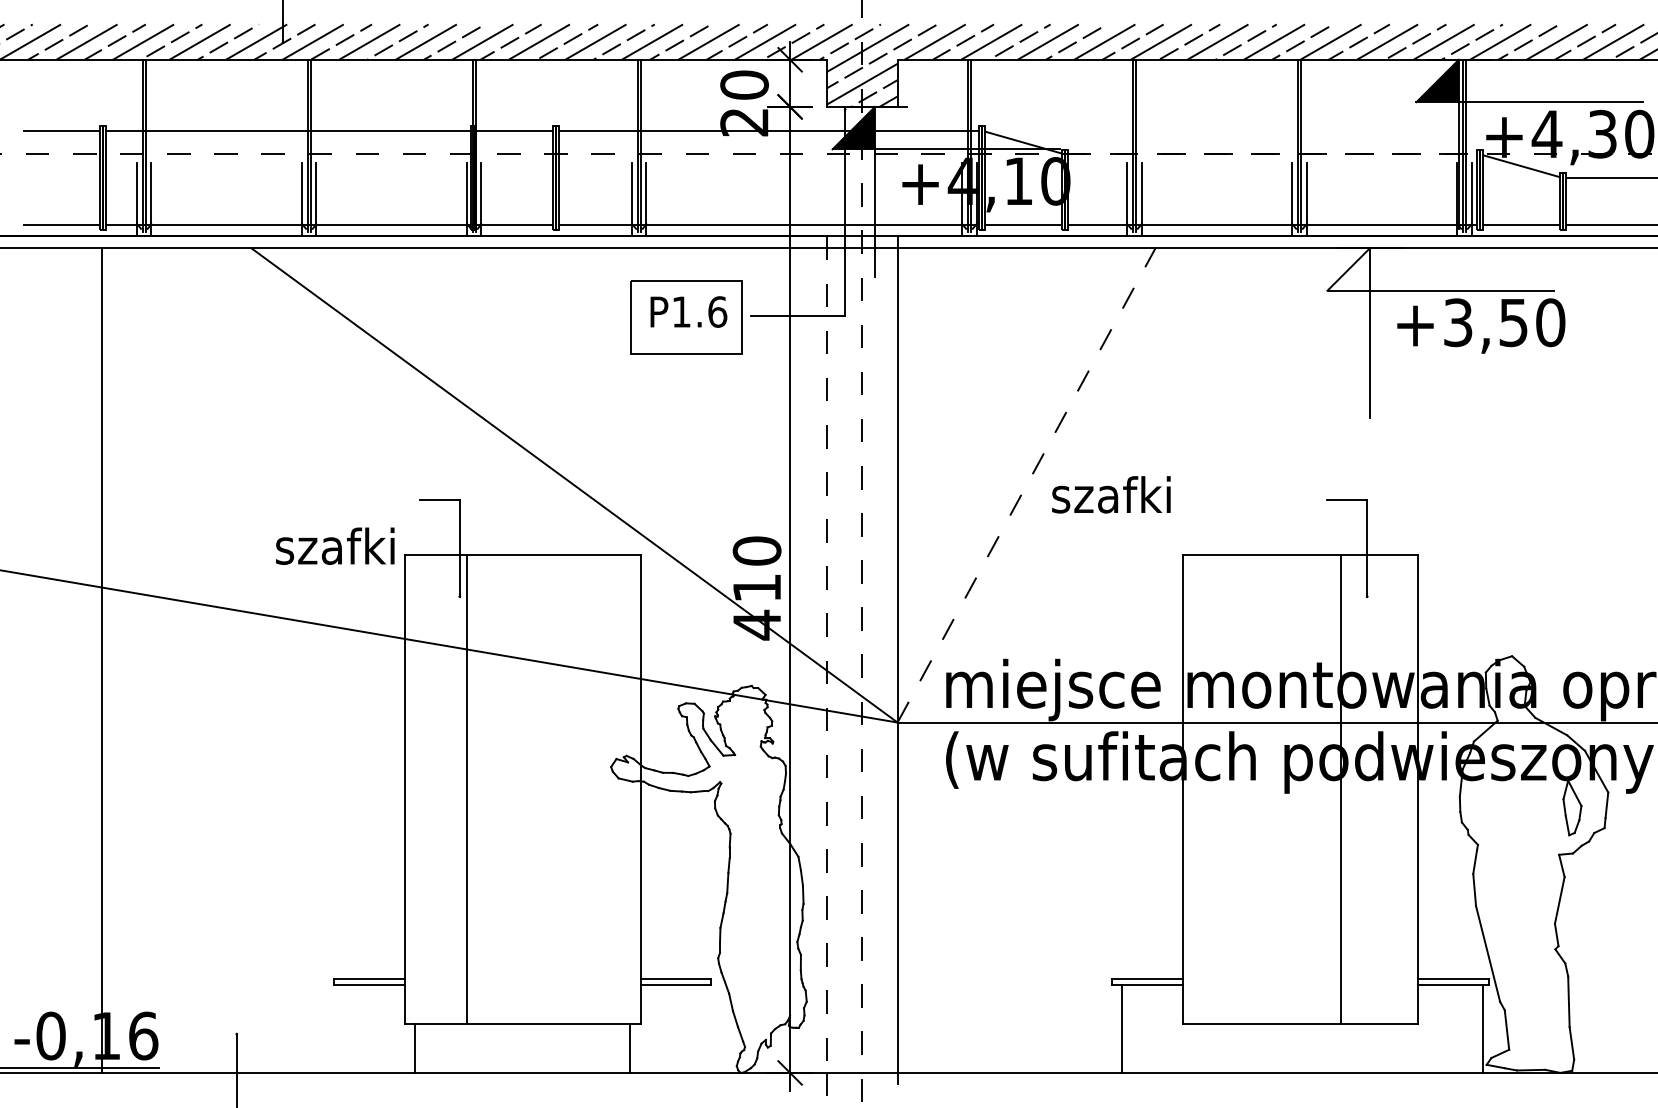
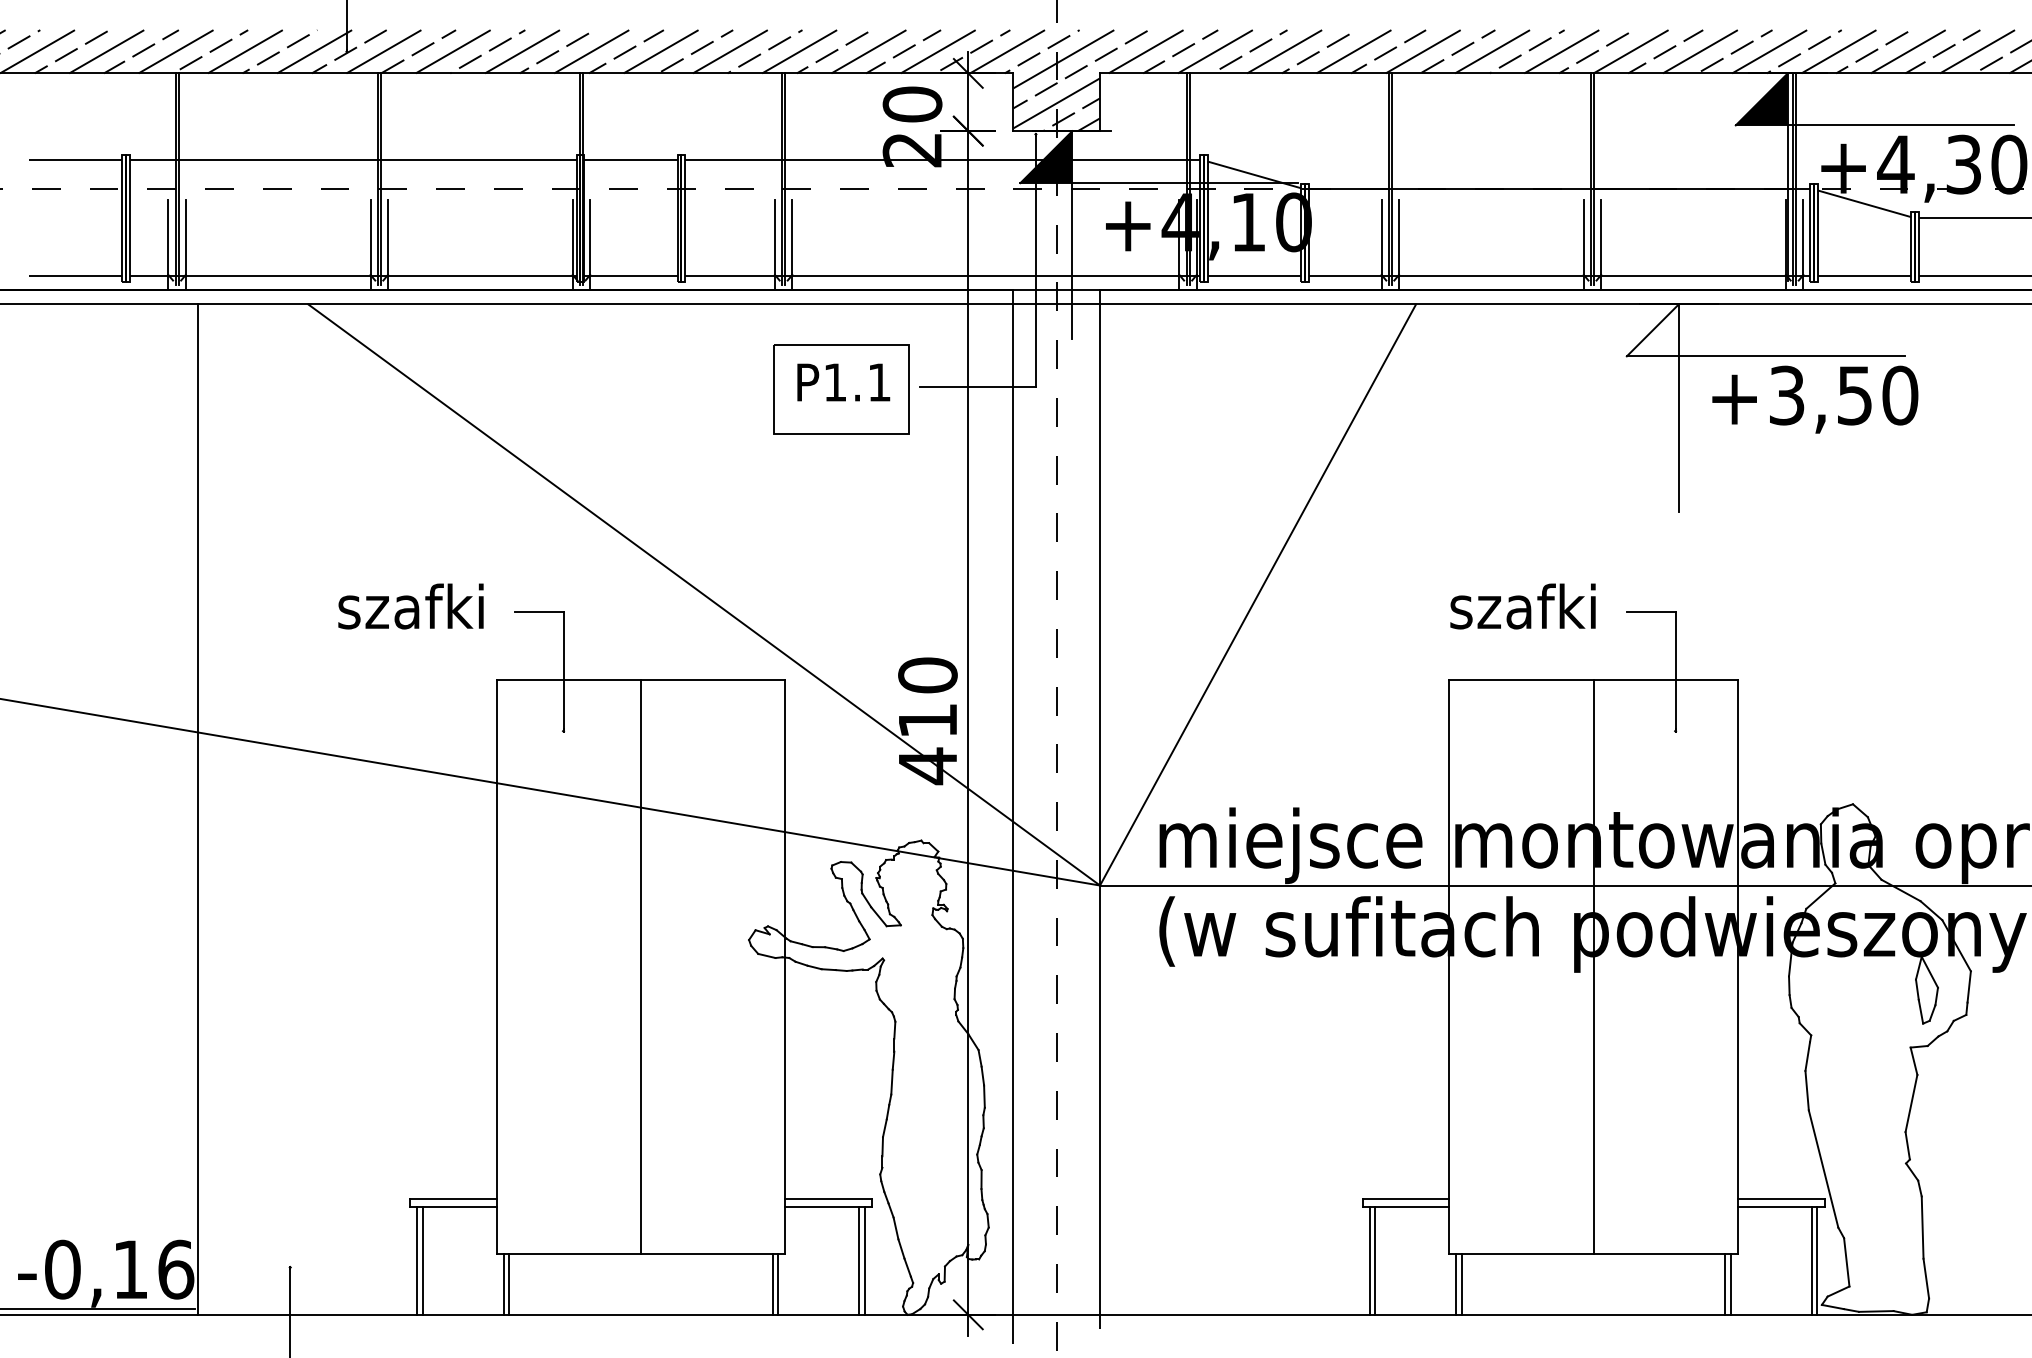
line: (1272, 154) -> (1559, 189), dashed -> solid
text: (717, 312) -> (879, 382), P1.6 -> P1.1
line: (1026, 485) -> (1258, 594), dashed -> solid
text: (1110, 494) -> (1522, 606), moved
text: (334, 546) -> (410, 606), moved
line: (826, 654) -> (1013, 802), dashed -> solid
line: (102, 660) -> (198, 809), moved
line: (467, 788) -> (640, 966), moved
line: (1341, 788) -> (1593, 966), moved
line: (340, 1028) -> (417, 1260), added
line: (344, 1028) -> (422, 1260), added
line: (701, 1028) -> (859, 1260), added
line: (705, 1028) -> (864, 1260), added
line: (1117, 1028) -> (1369, 1260), added
line: (1478, 1028) -> (1811, 1260), added
line: (410, 1048) -> (503, 1284), added
line: (635, 1048) -> (778, 1284), added
line: (1188, 1048) -> (1456, 1284), added
line: (1193, 1048) -> (1462, 1284), added
line: (1408, 1048) -> (1725, 1284), added
line: (1412, 1048) -> (1730, 1284), added

